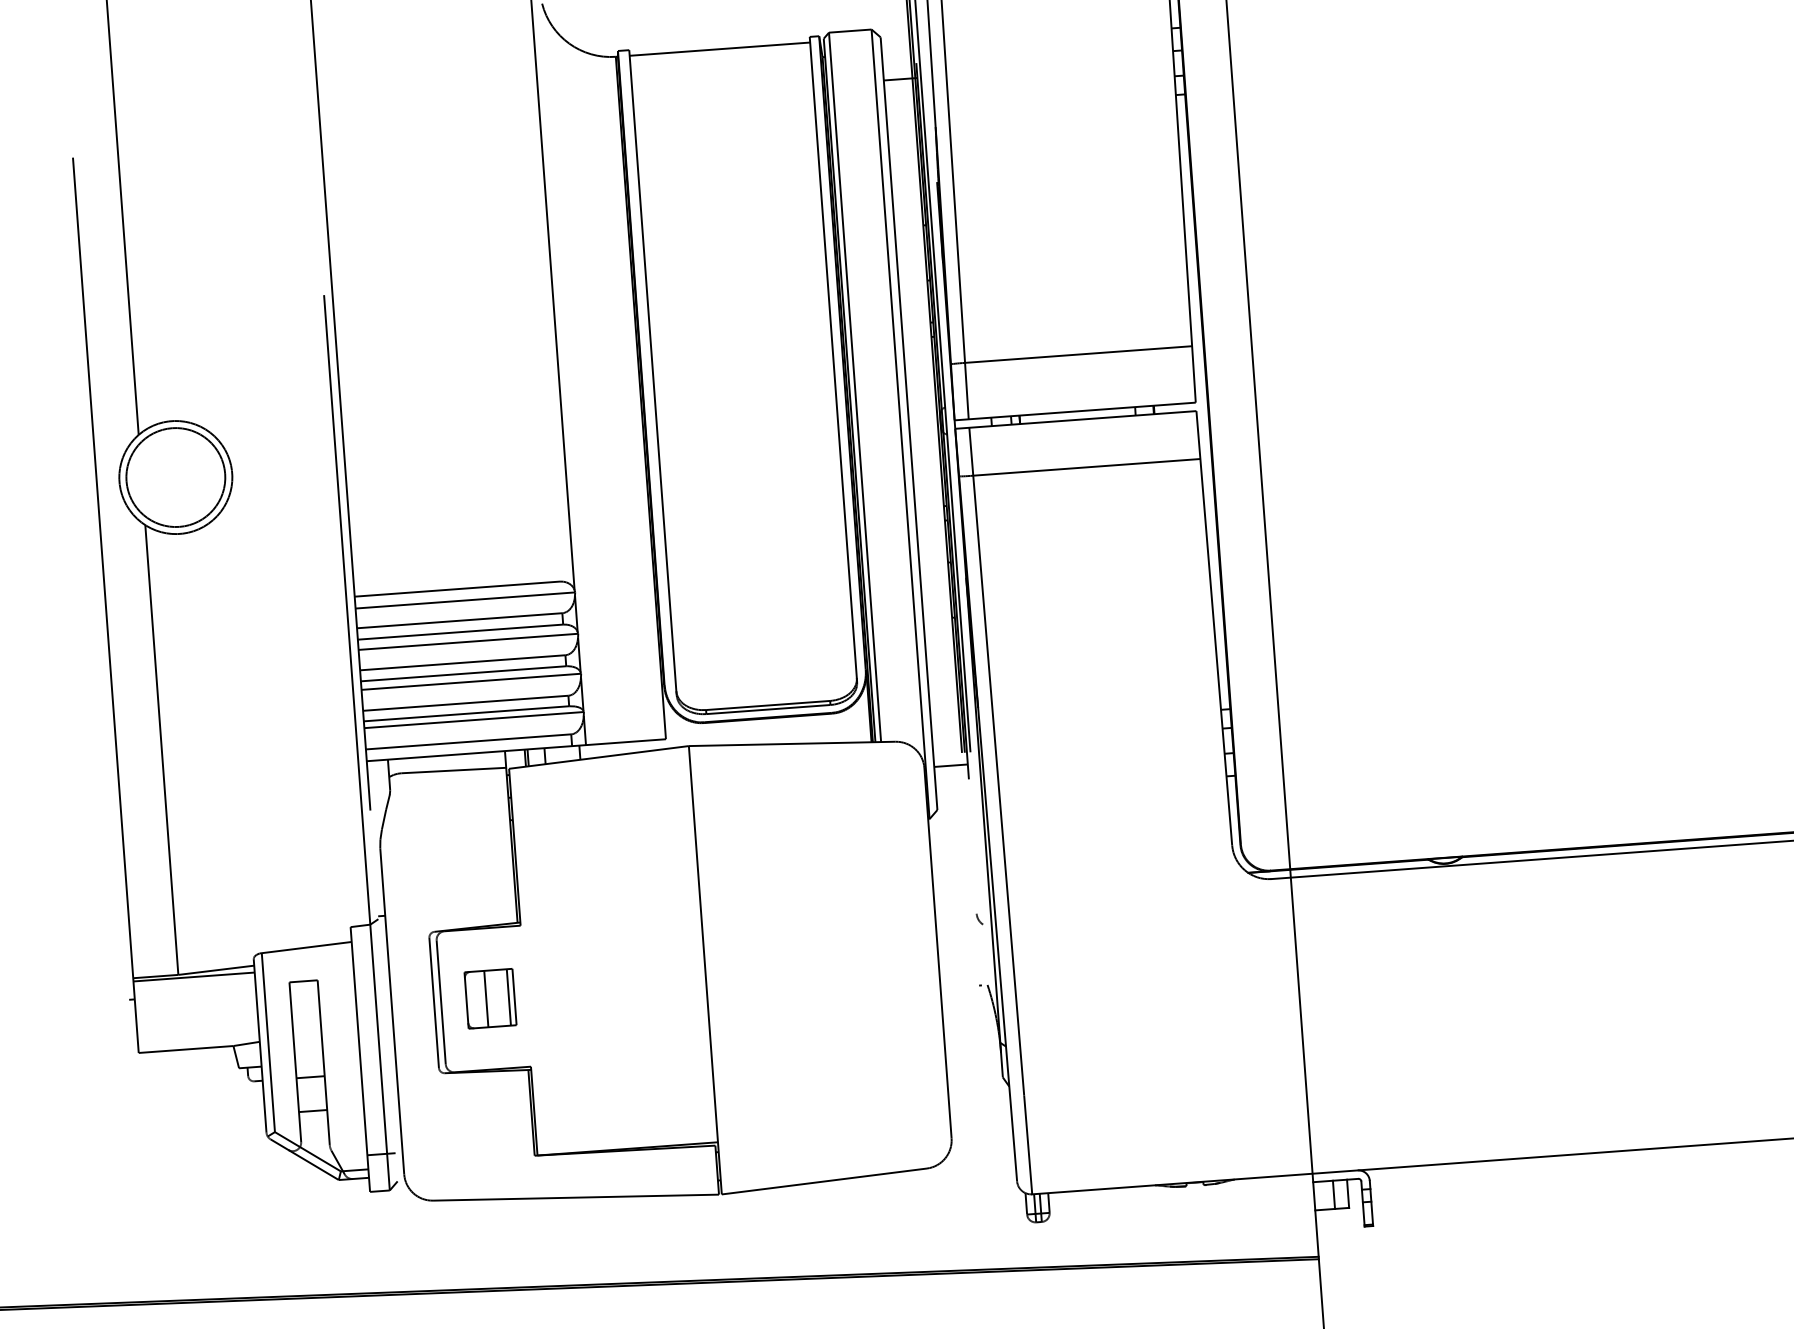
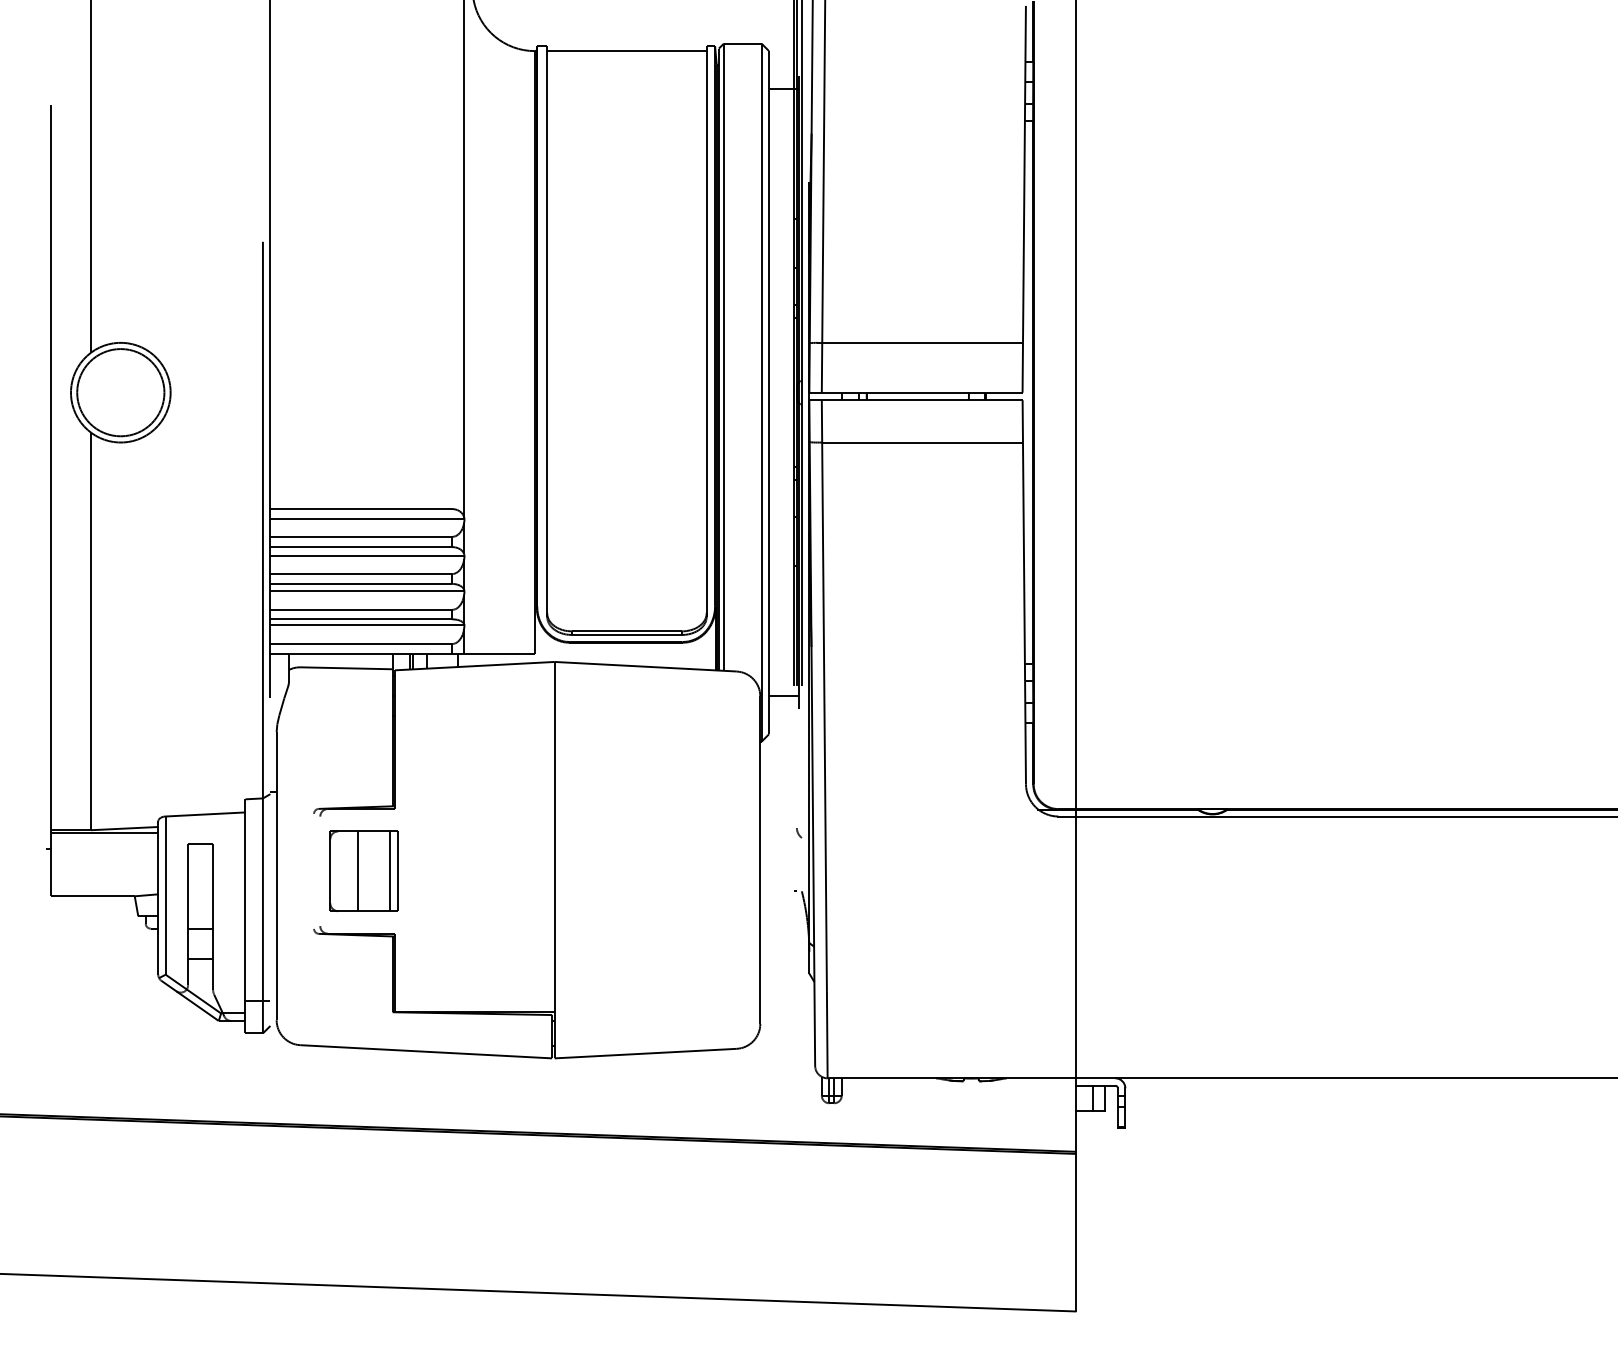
part: (490, 998) -> (363, 871), size x1.6
line: (434, 1001) -> (314, 870), removed
line: (441, 1002) -> (320, 871), removed

